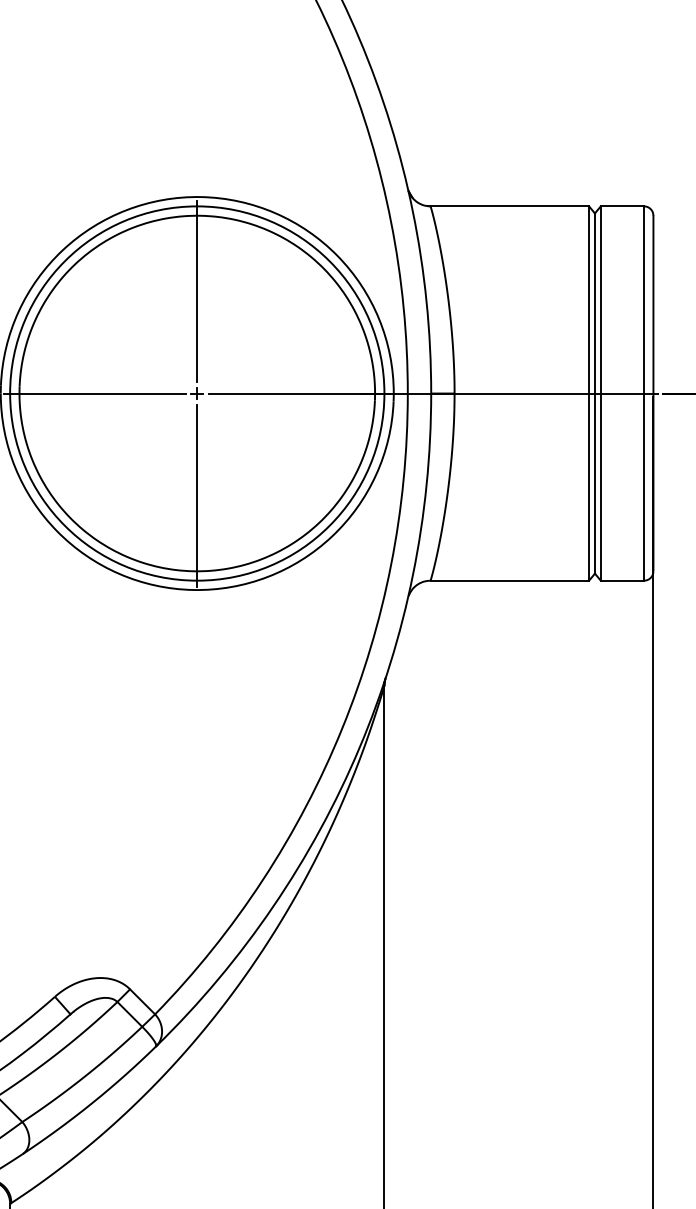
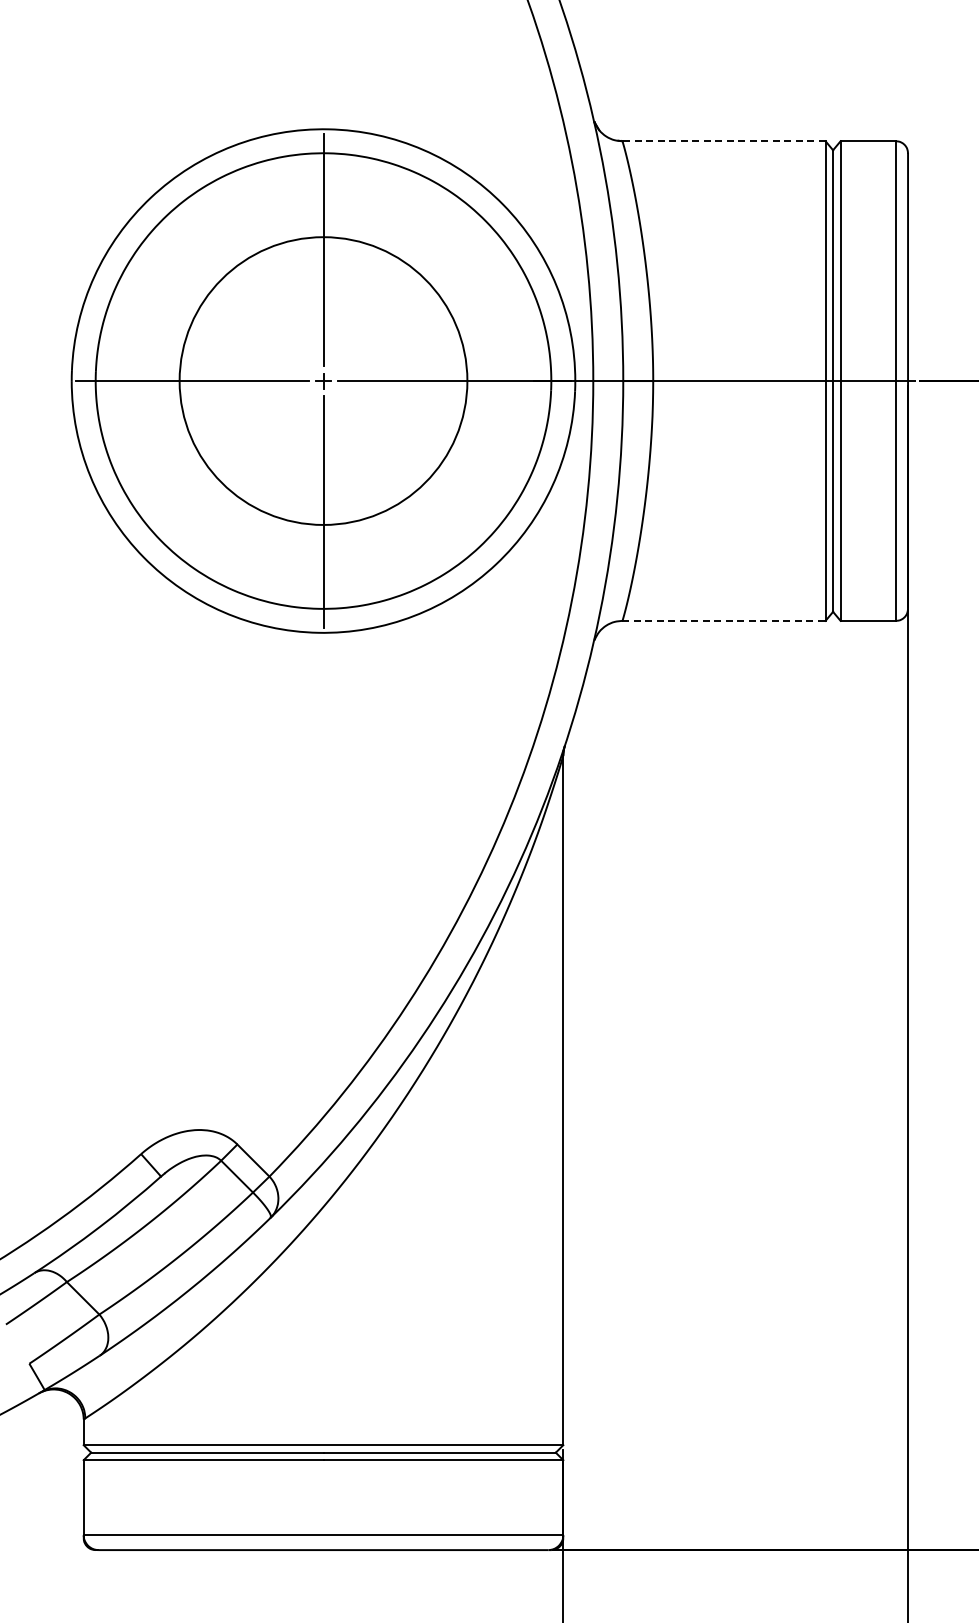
line: (510, 206) -> (724, 141), solid -> dashed
circle: (197, 393) -> (323, 380), size x0.6
line: (510, 580) -> (724, 620), solid -> dashed

